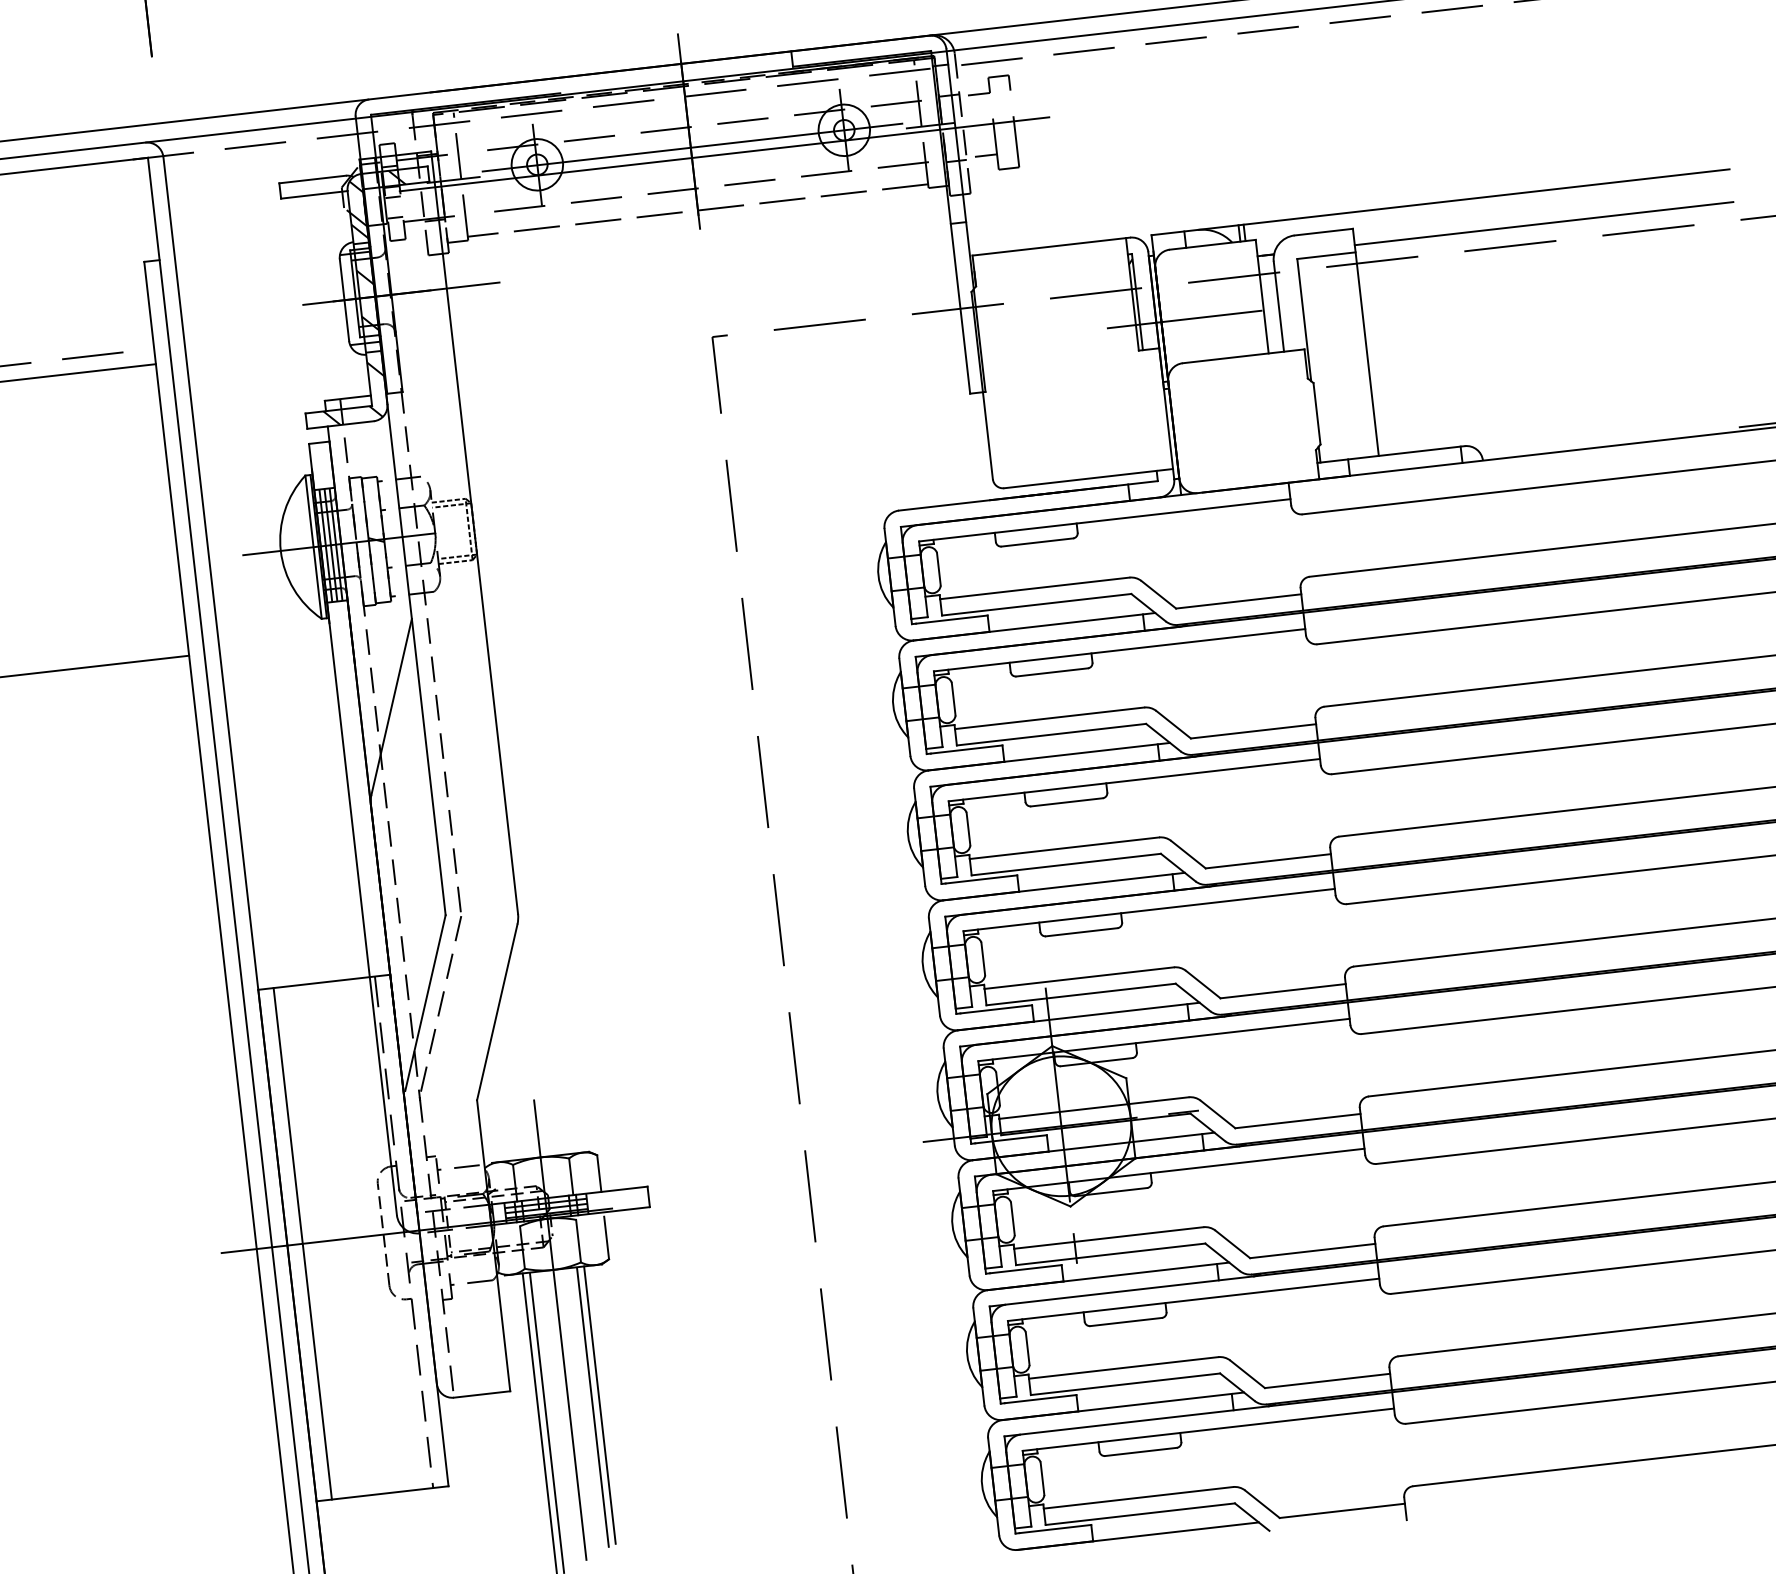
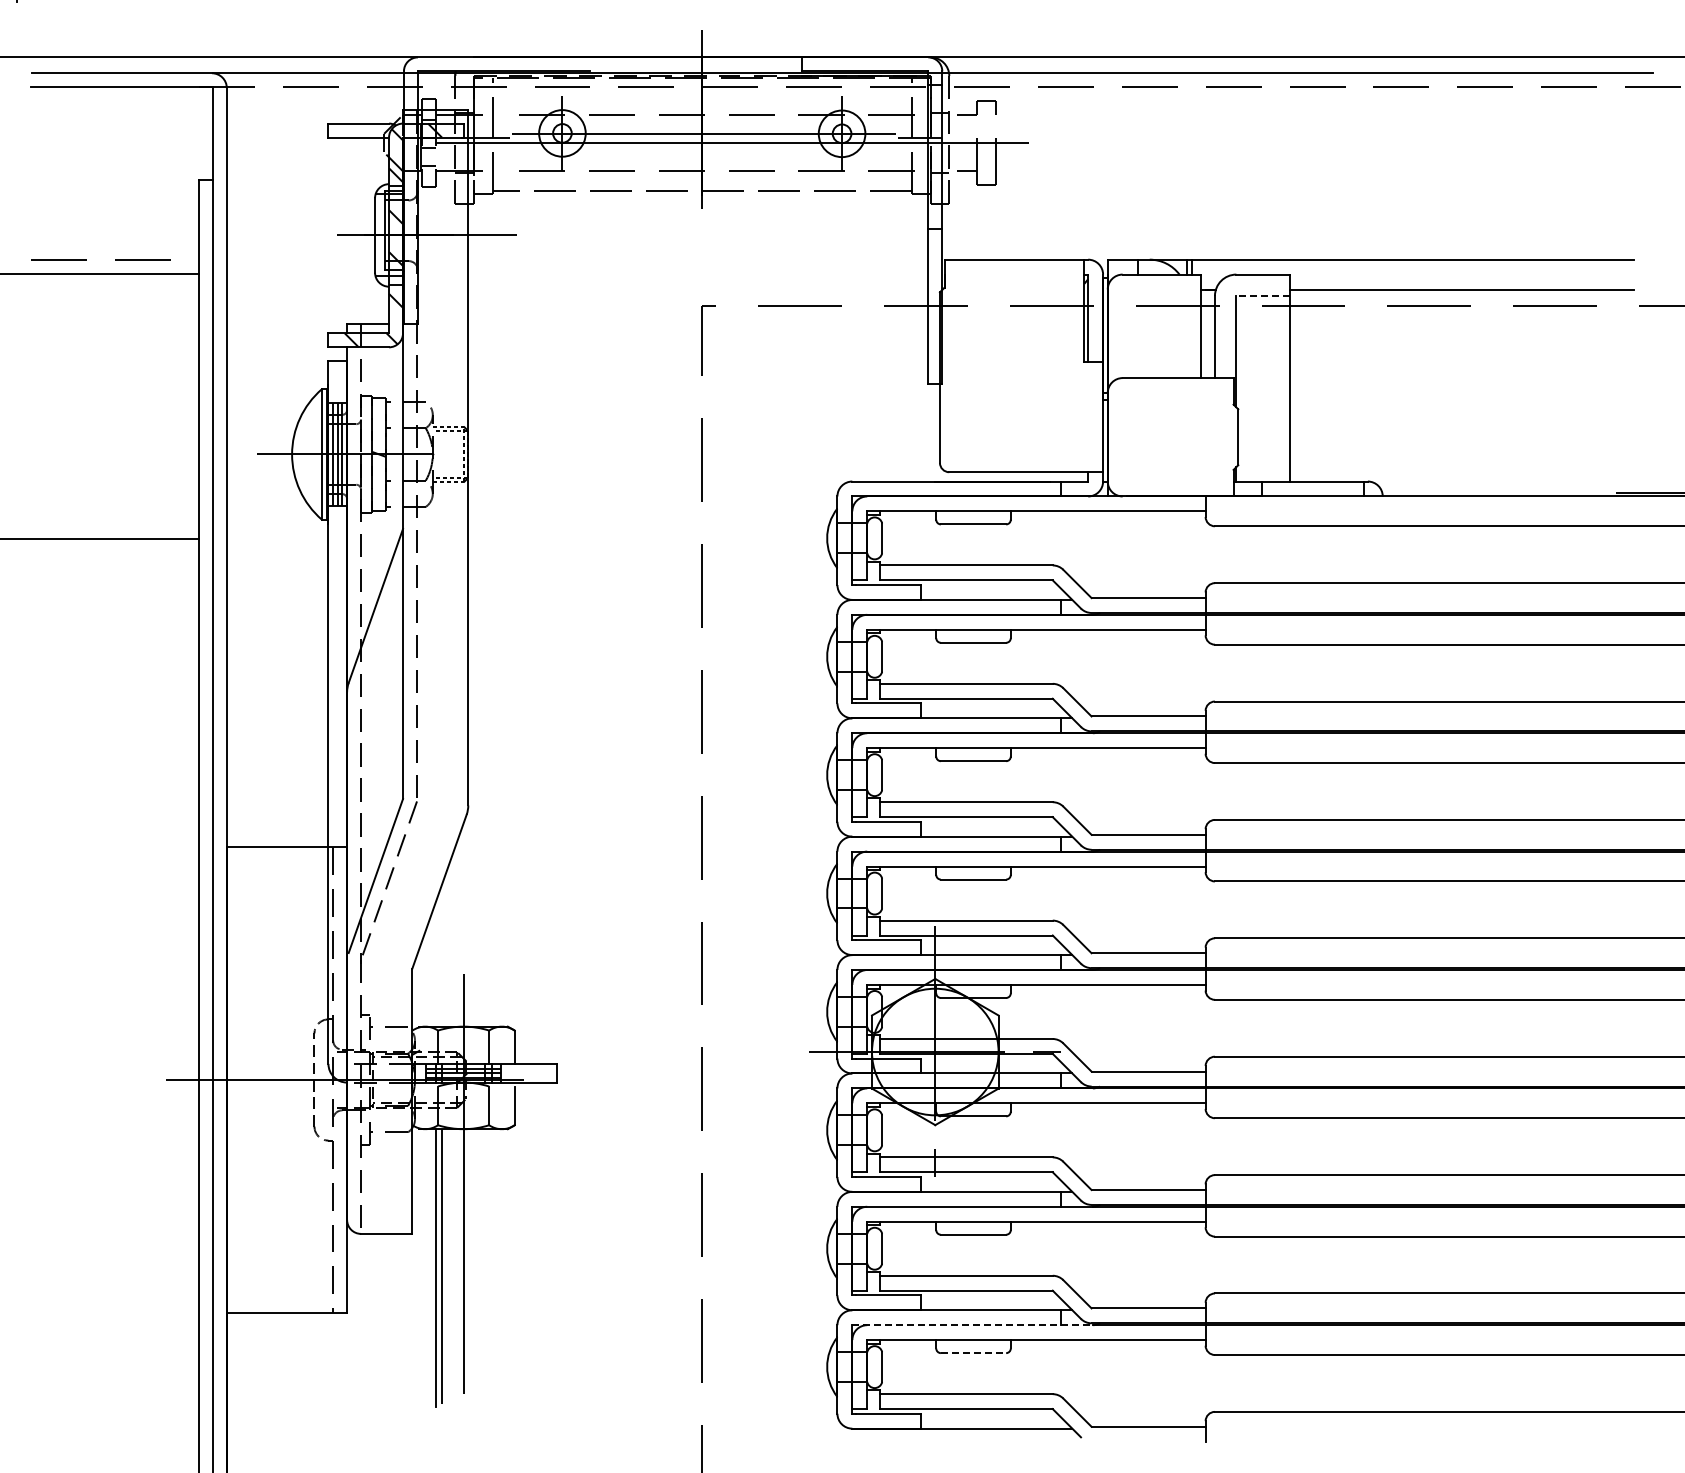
line: (1326, 256) -> (1262, 296), solid -> dashed
line: (1184, 319) -> (1128, 338), removed
line: (302, 1243) -> (240, 1079), removed
line: (599, 1405) -> (491, 1255), removed
line: (593, 1406) -> (485, 1256), removed
line: (1137, 1421) -> (973, 1325), solid -> dashed
line: (1141, 1452) -> (973, 1353), solid -> dashed

